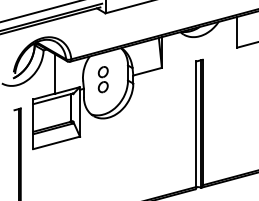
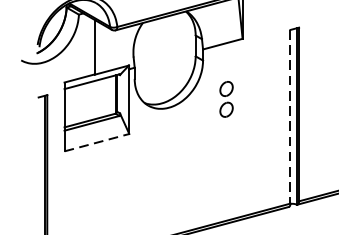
part: (102, 79) -> (225, 99), moved
line: (196, 124) -> (290, 117), solid -> dashed
line: (57, 142) -> (98, 142), solid -> dashed

